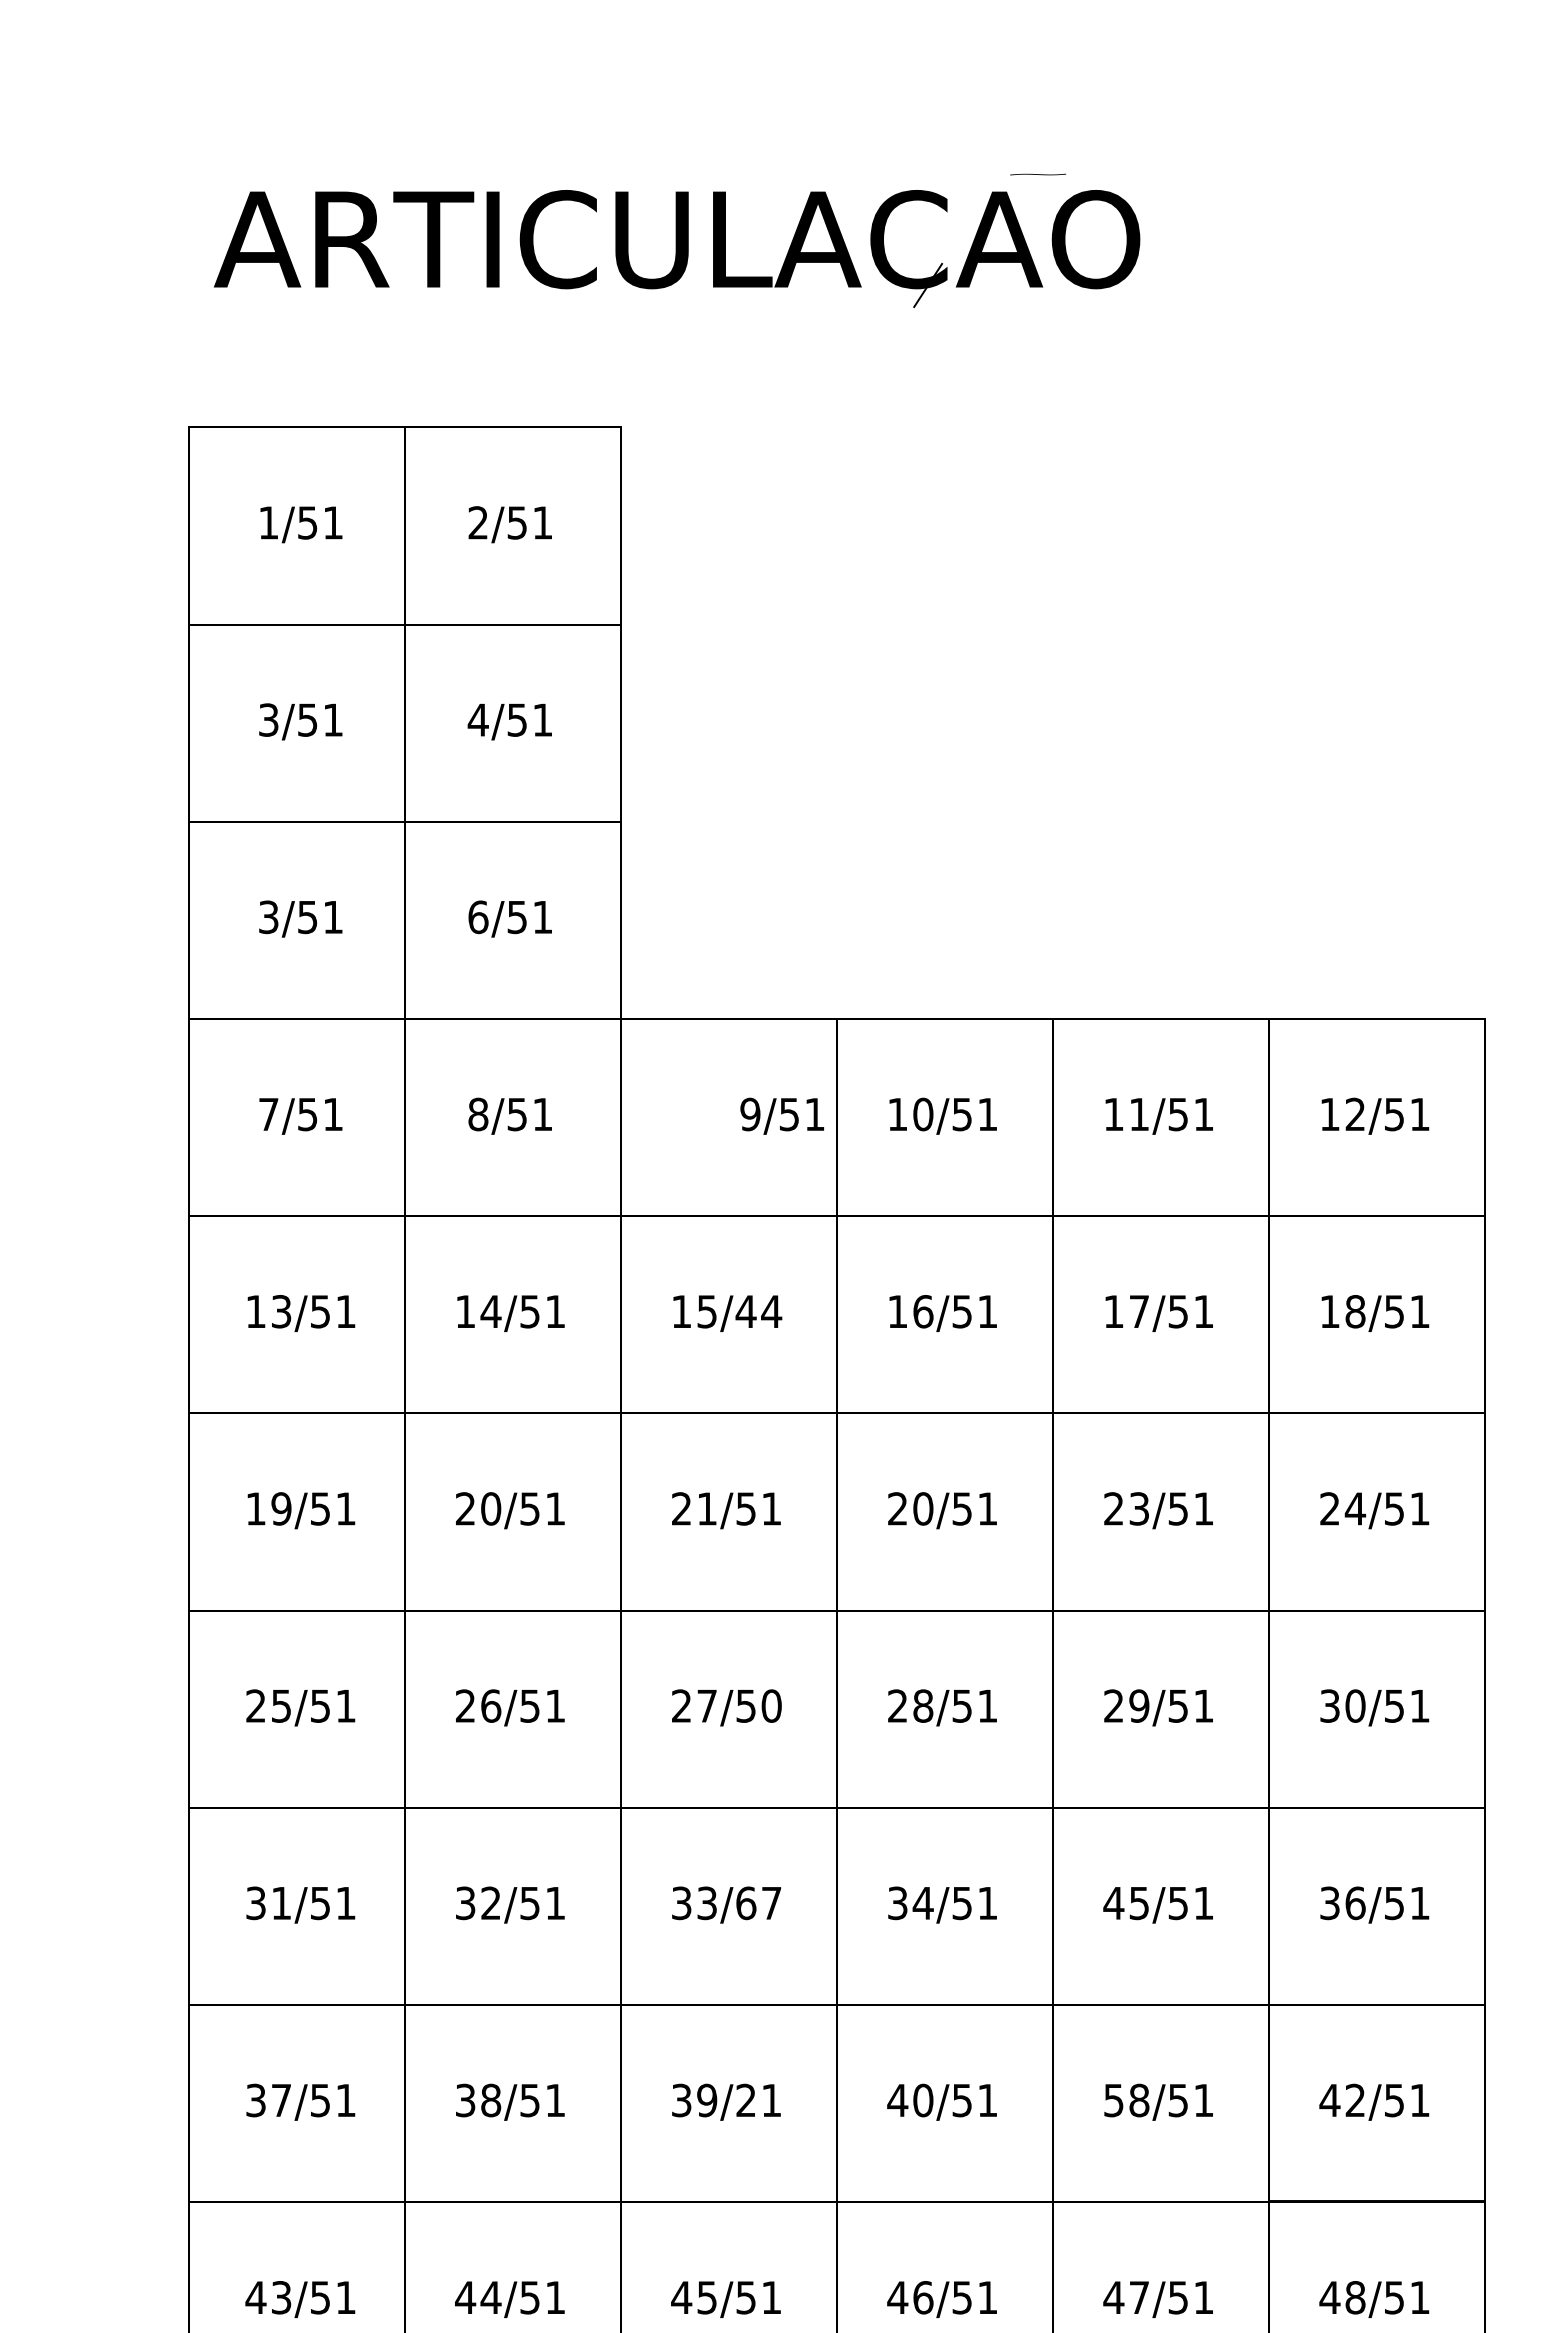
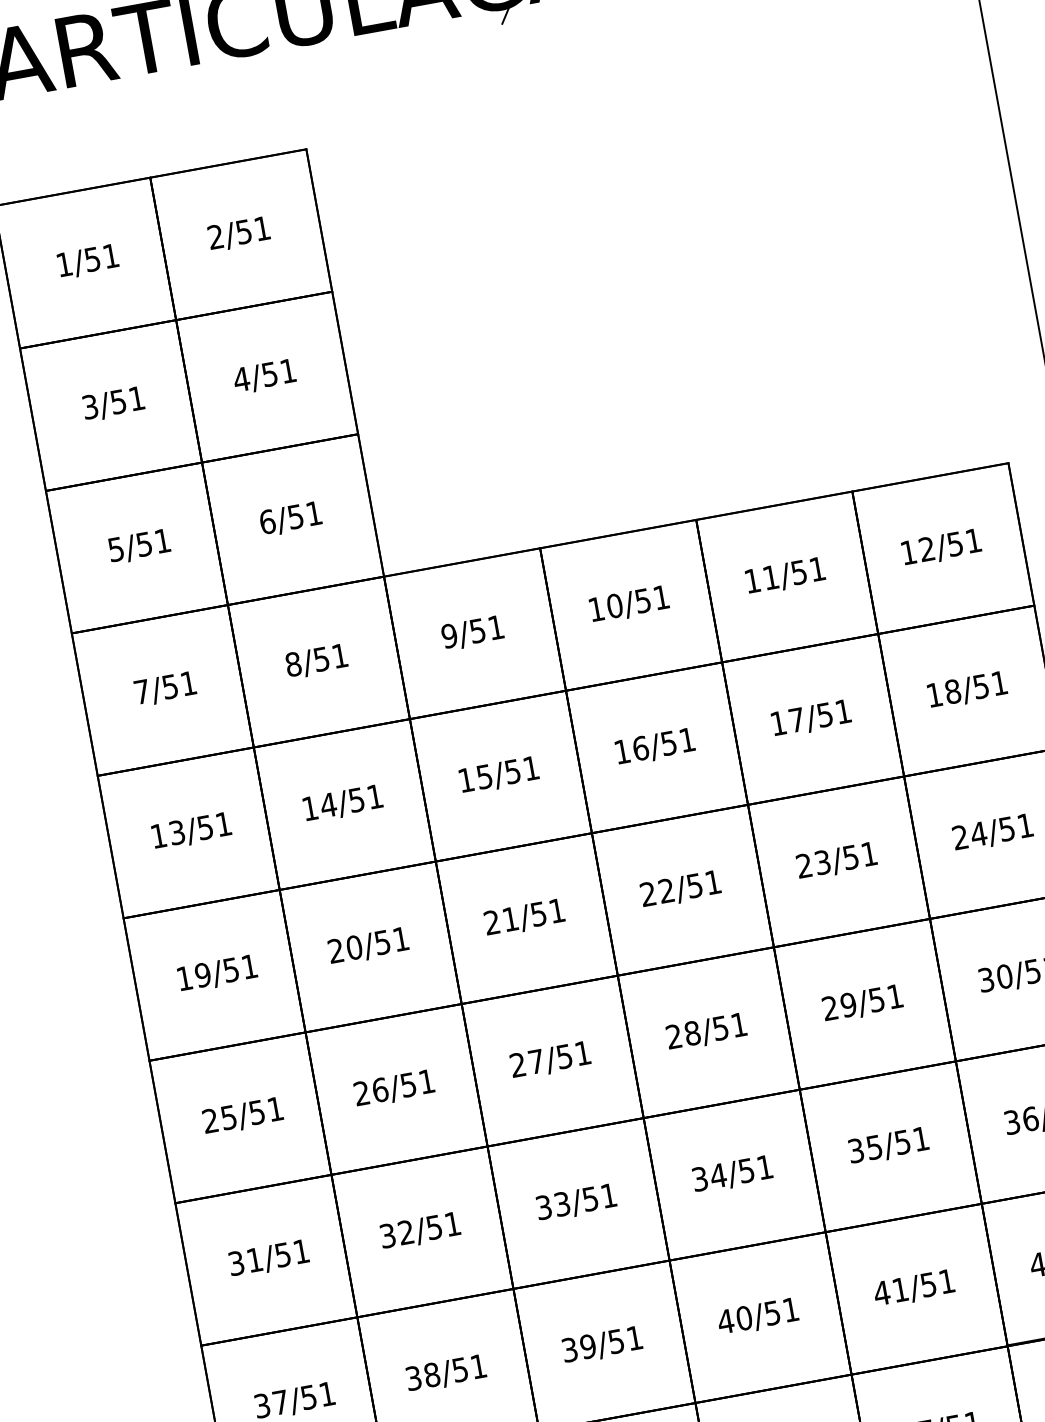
text: (268, 916) -> (115, 548), 3/51 -> 5/51
text: (781, 1115) -> (472, 632), moved
text: (758, 1311) -> (521, 769), 15/44 -> 15/51
text: (923, 1508) -> (666, 890), 20/51 -> 22/51
text: (771, 1705) -> (582, 1052), 27/50 -> 27/51
text: (758, 1903) -> (599, 1197), 33/67 -> 33/51
text: (1113, 1903) -> (855, 1150), 45/51 -> 35/51
text: (745, 2100) -> (615, 1341), 39/21 -> 39/51
text: (1126, 2100) -> (891, 1291), 58/51 -> 41/51

